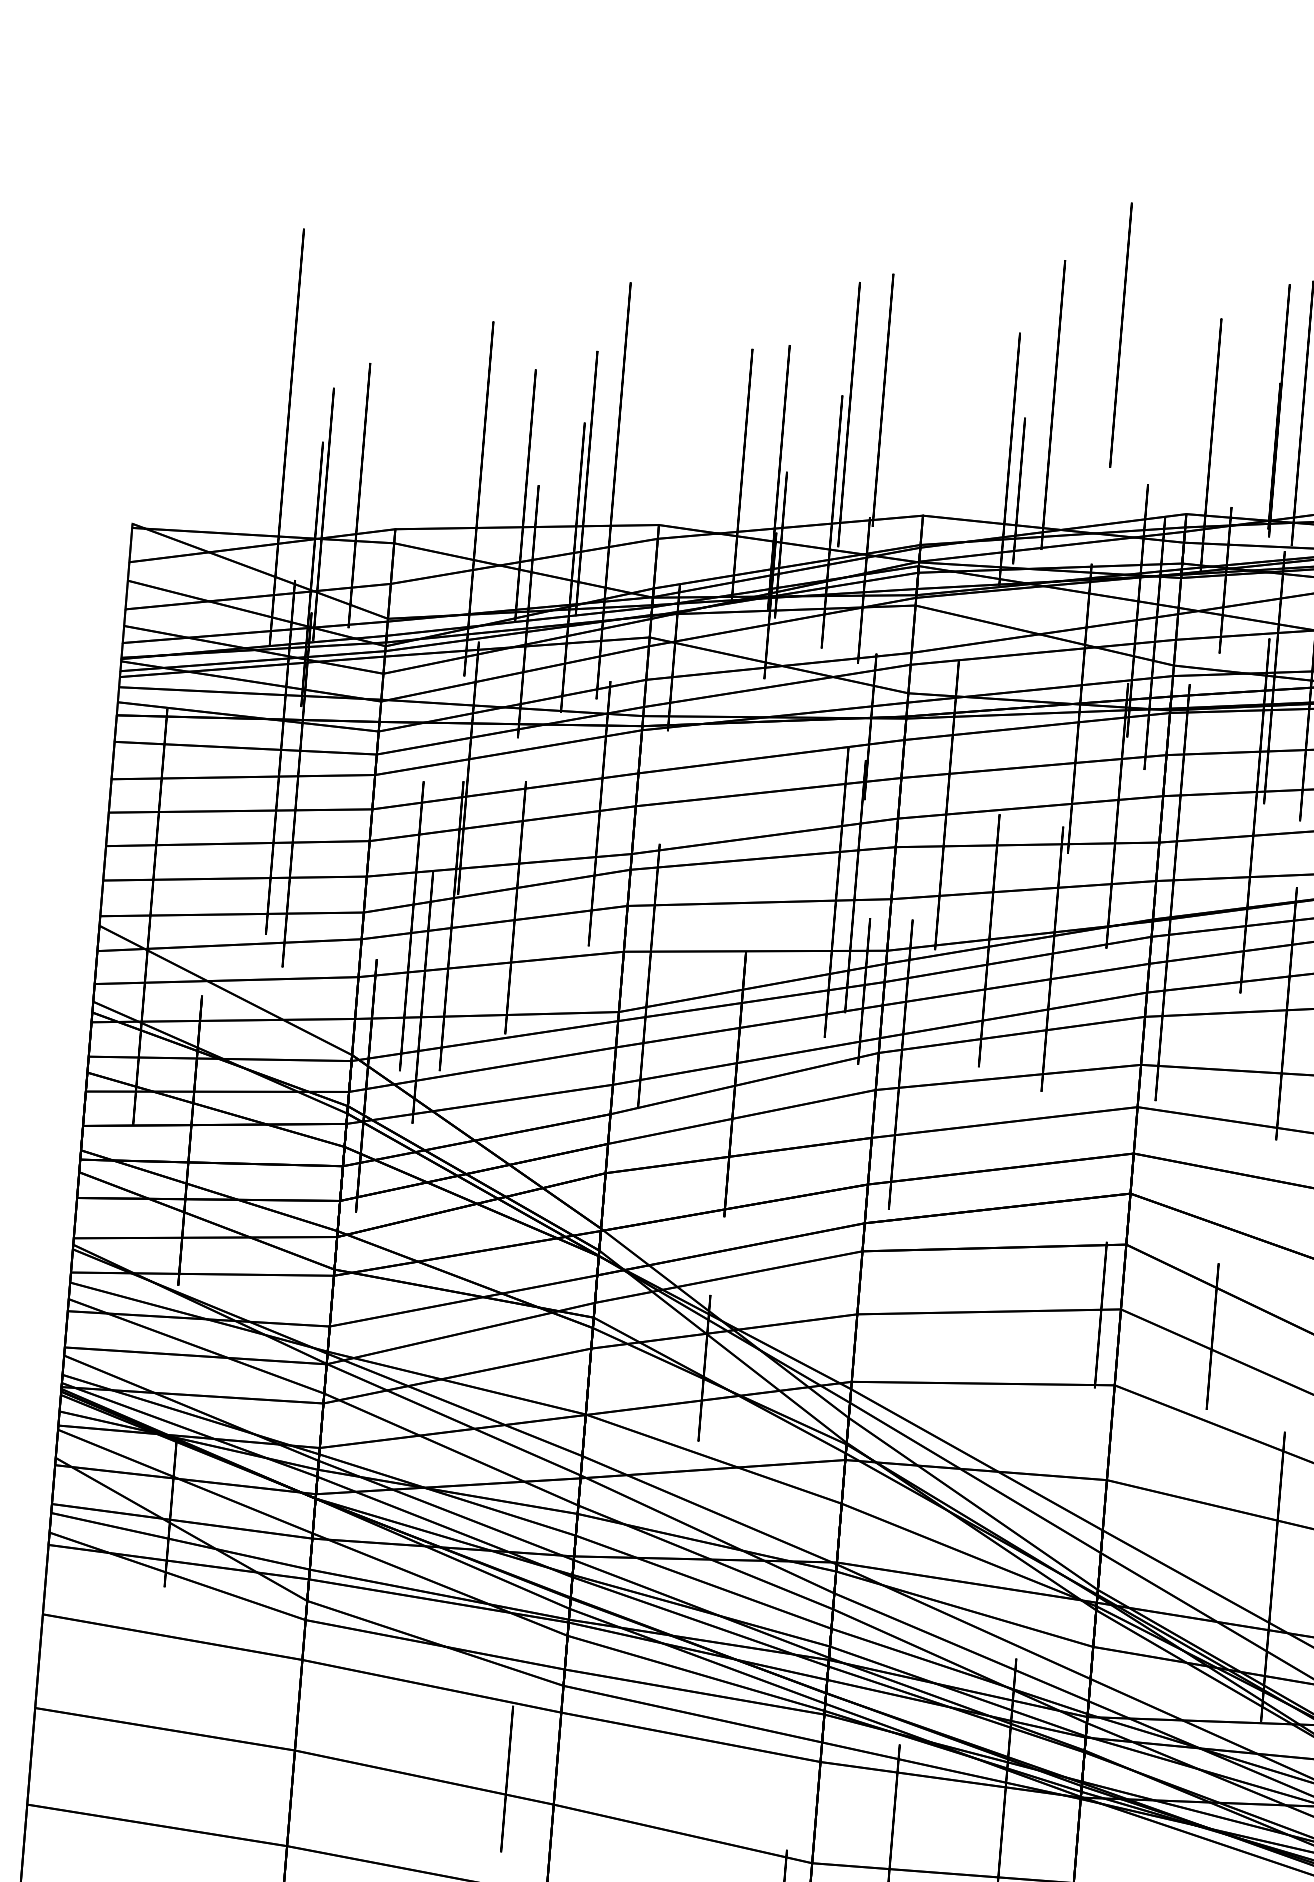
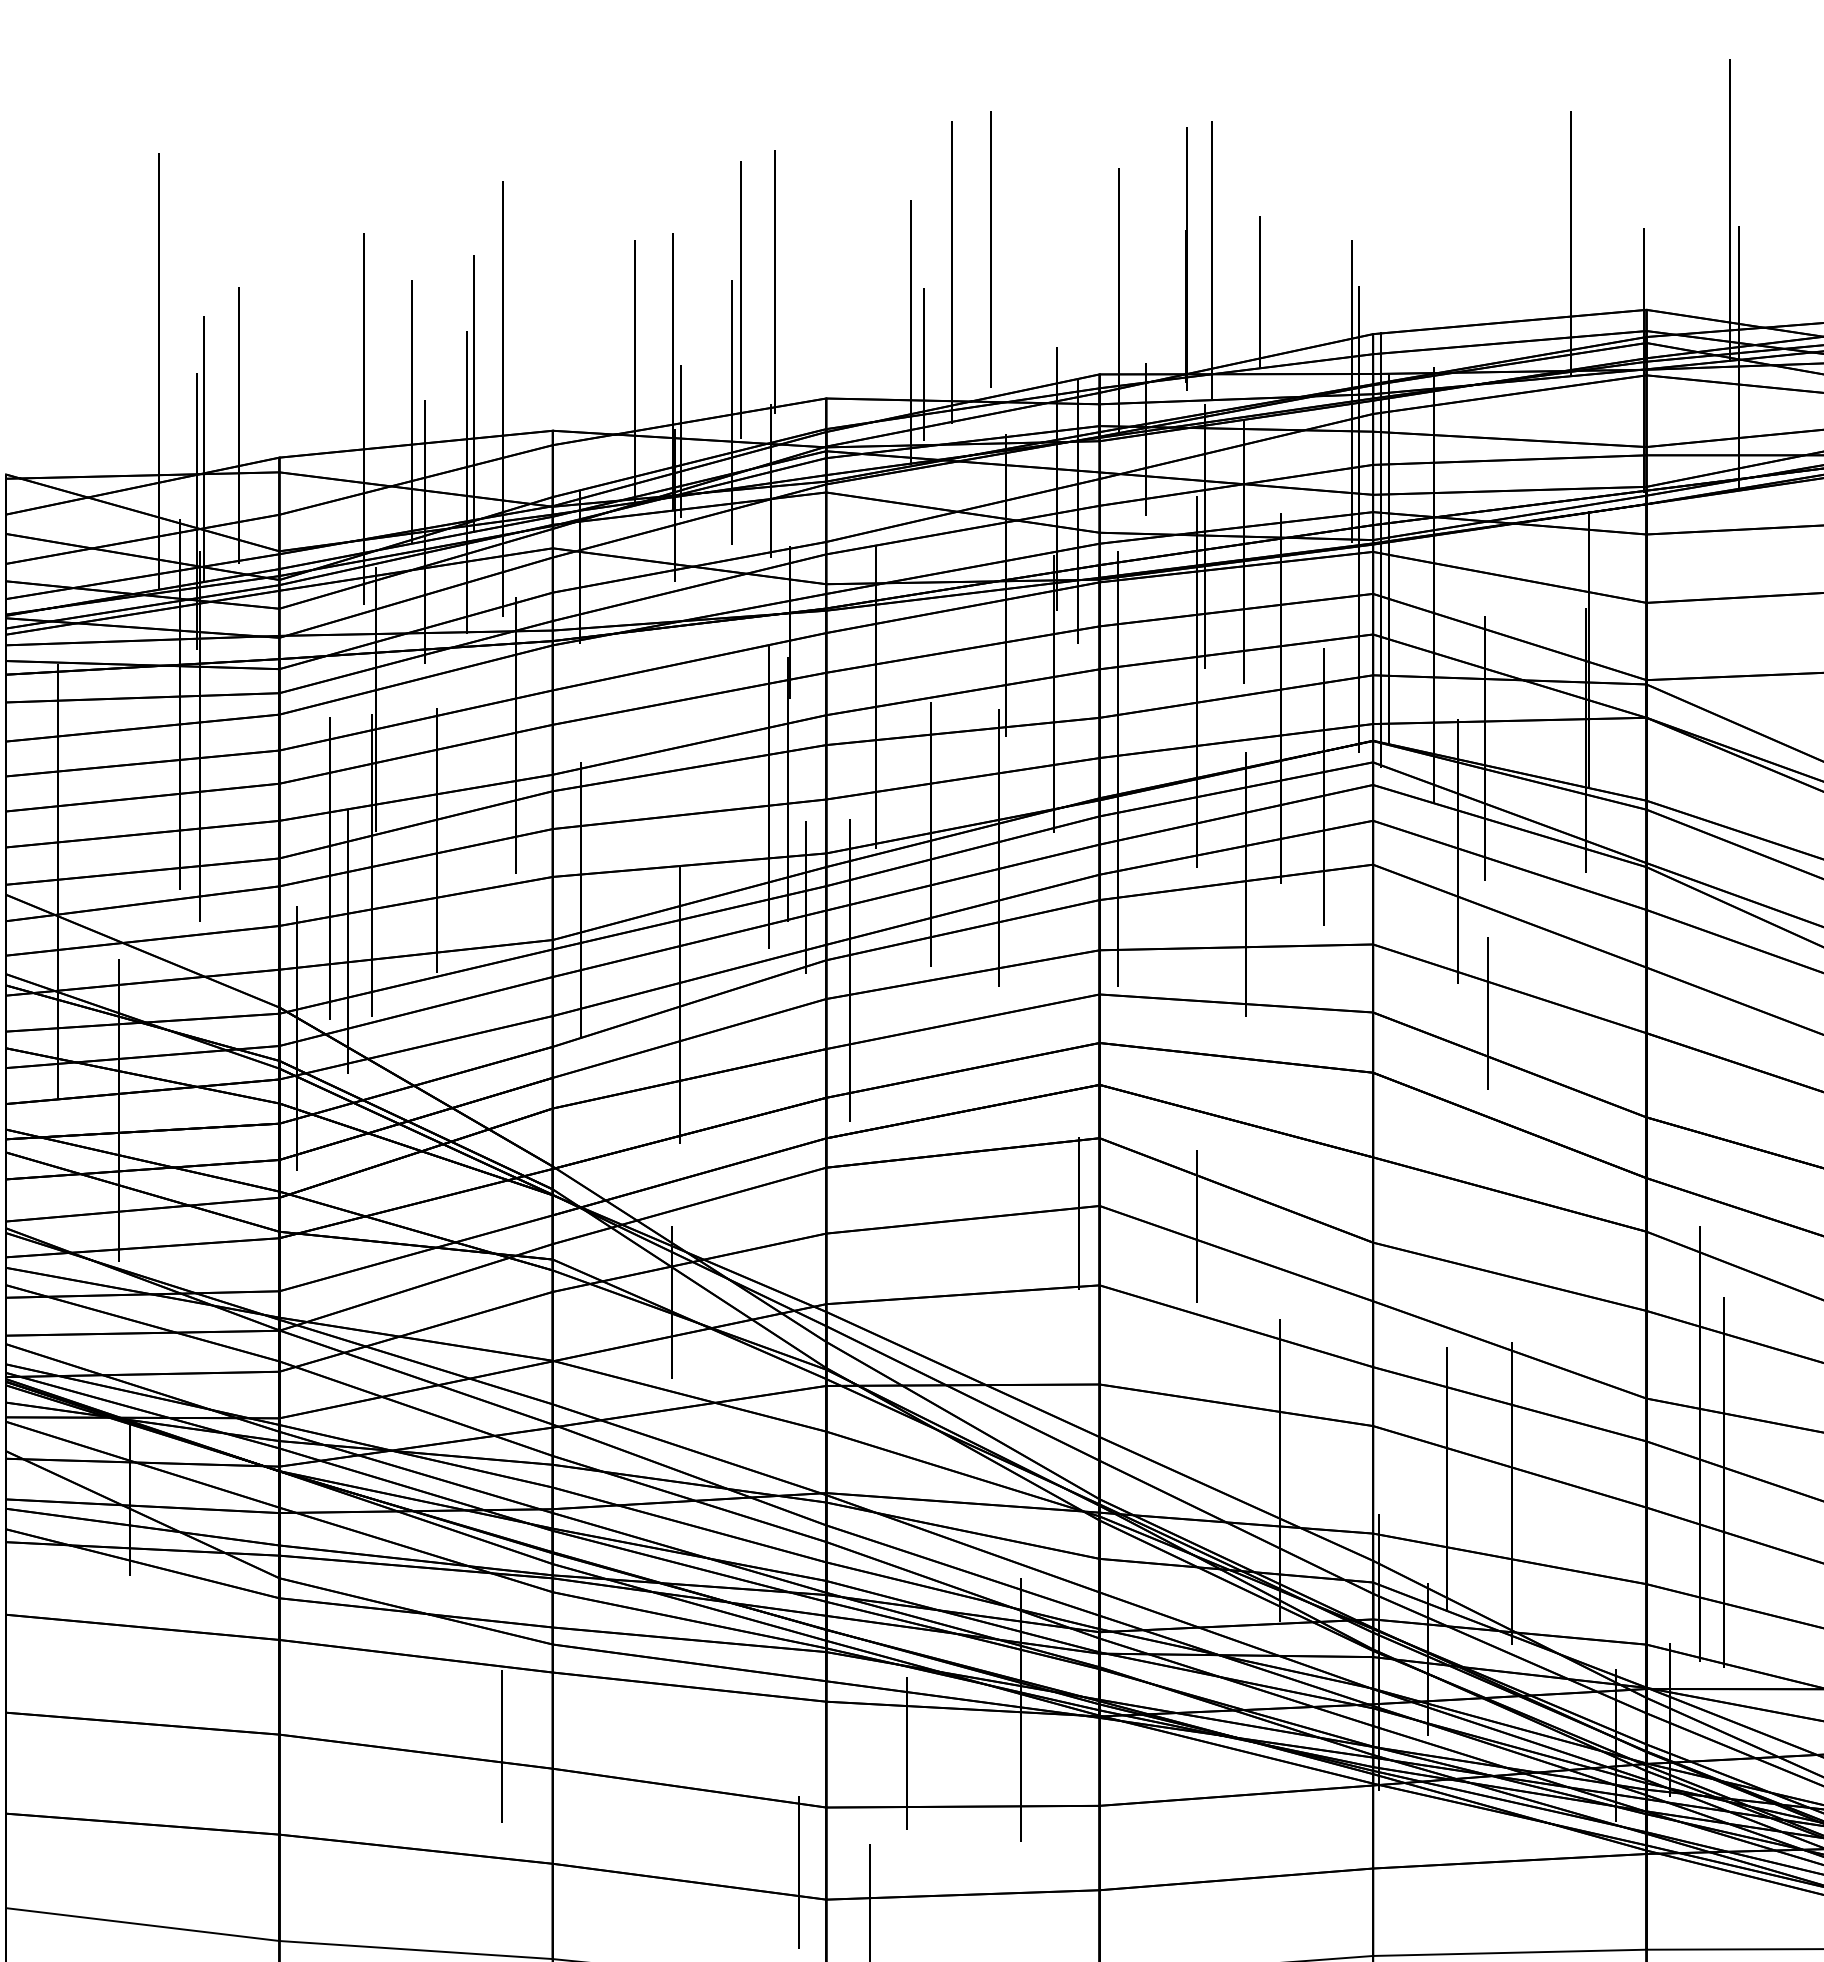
line: (1120, 335) -> (990, 249), moved

